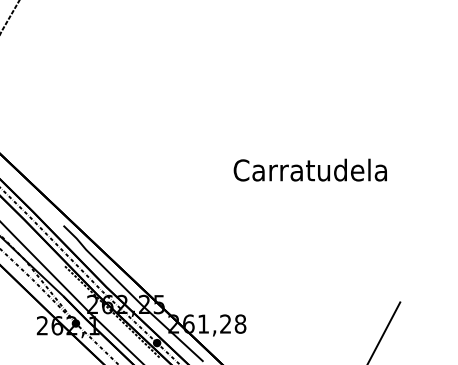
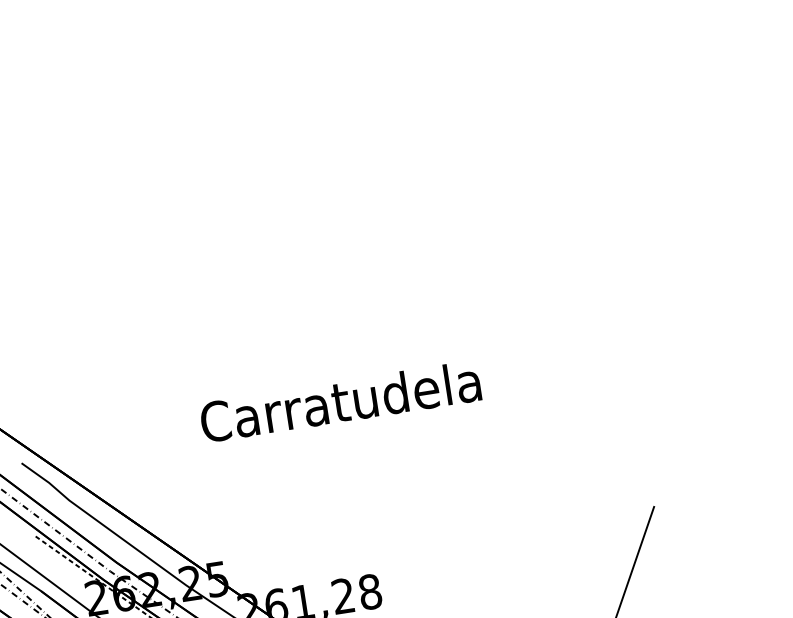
text: (309, 169) -> (338, 400), moved

